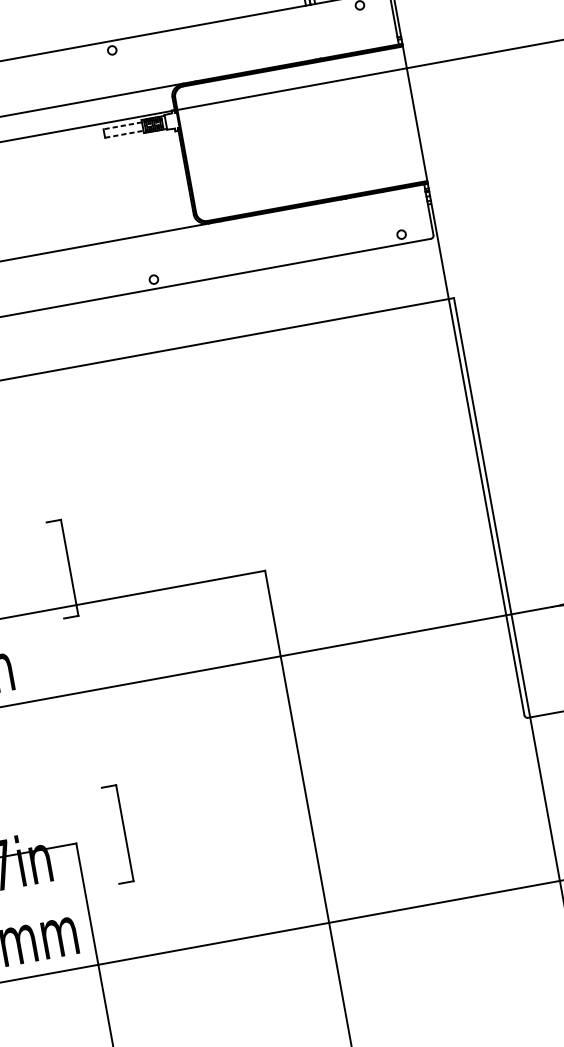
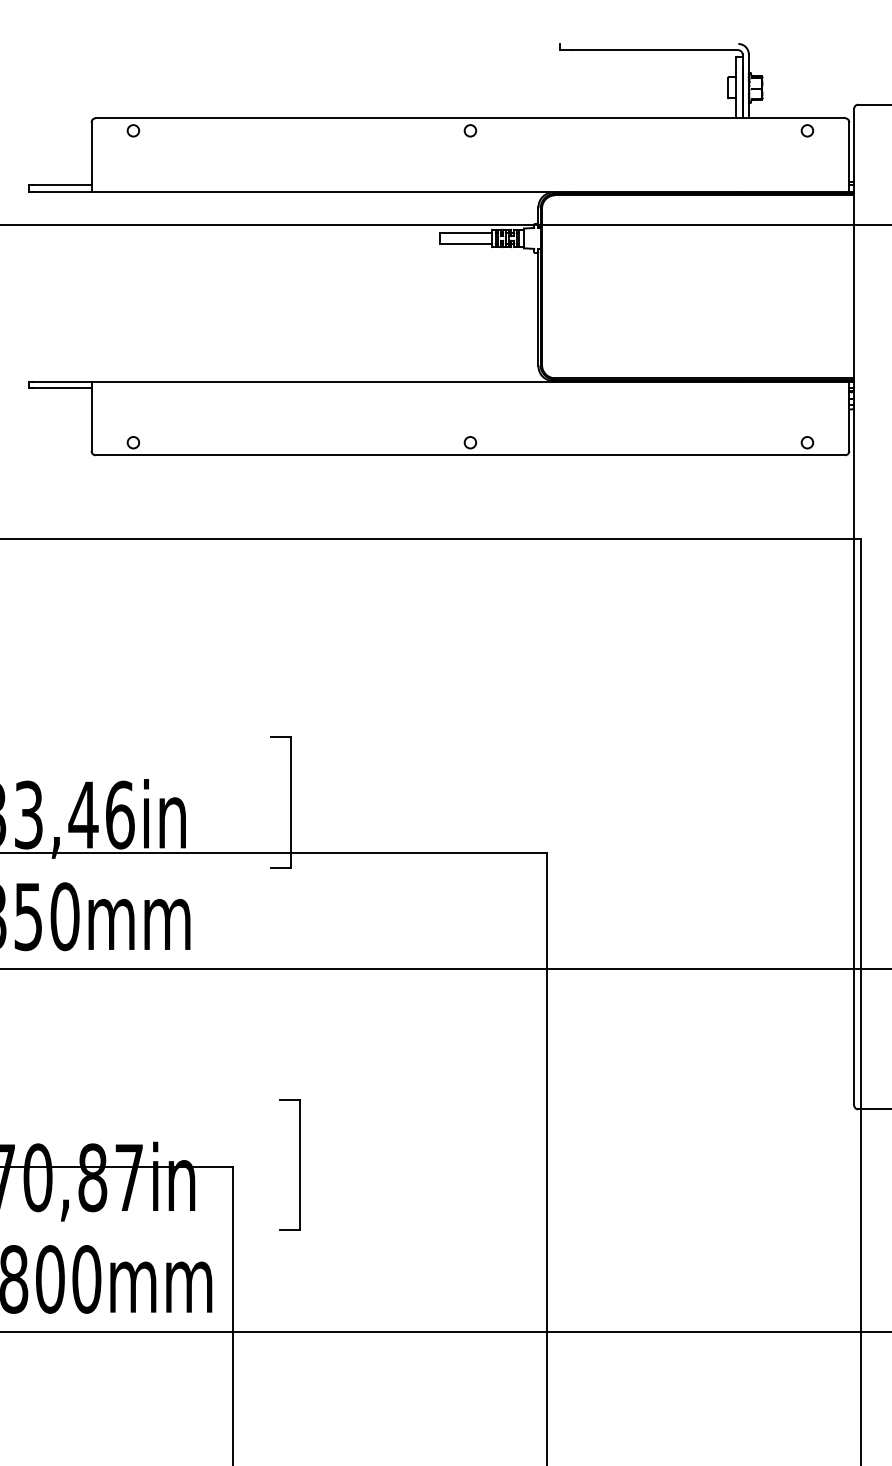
line: (122, 125) -> (465, 232), dashed -> solid
line: (124, 134) -> (466, 244), dashed -> solid

